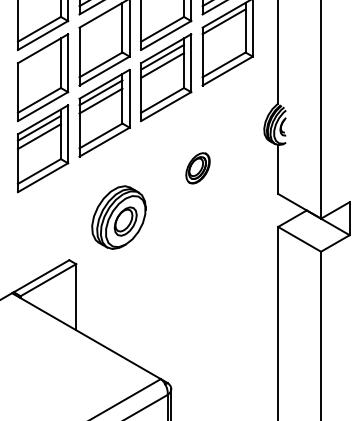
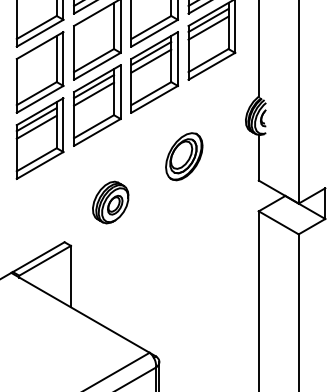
line: (223, 29) -> (207, 27), added
part: (197, 168) -> (183, 156), size x1.67
part: (118, 217) -> (110, 202), size x0.71

